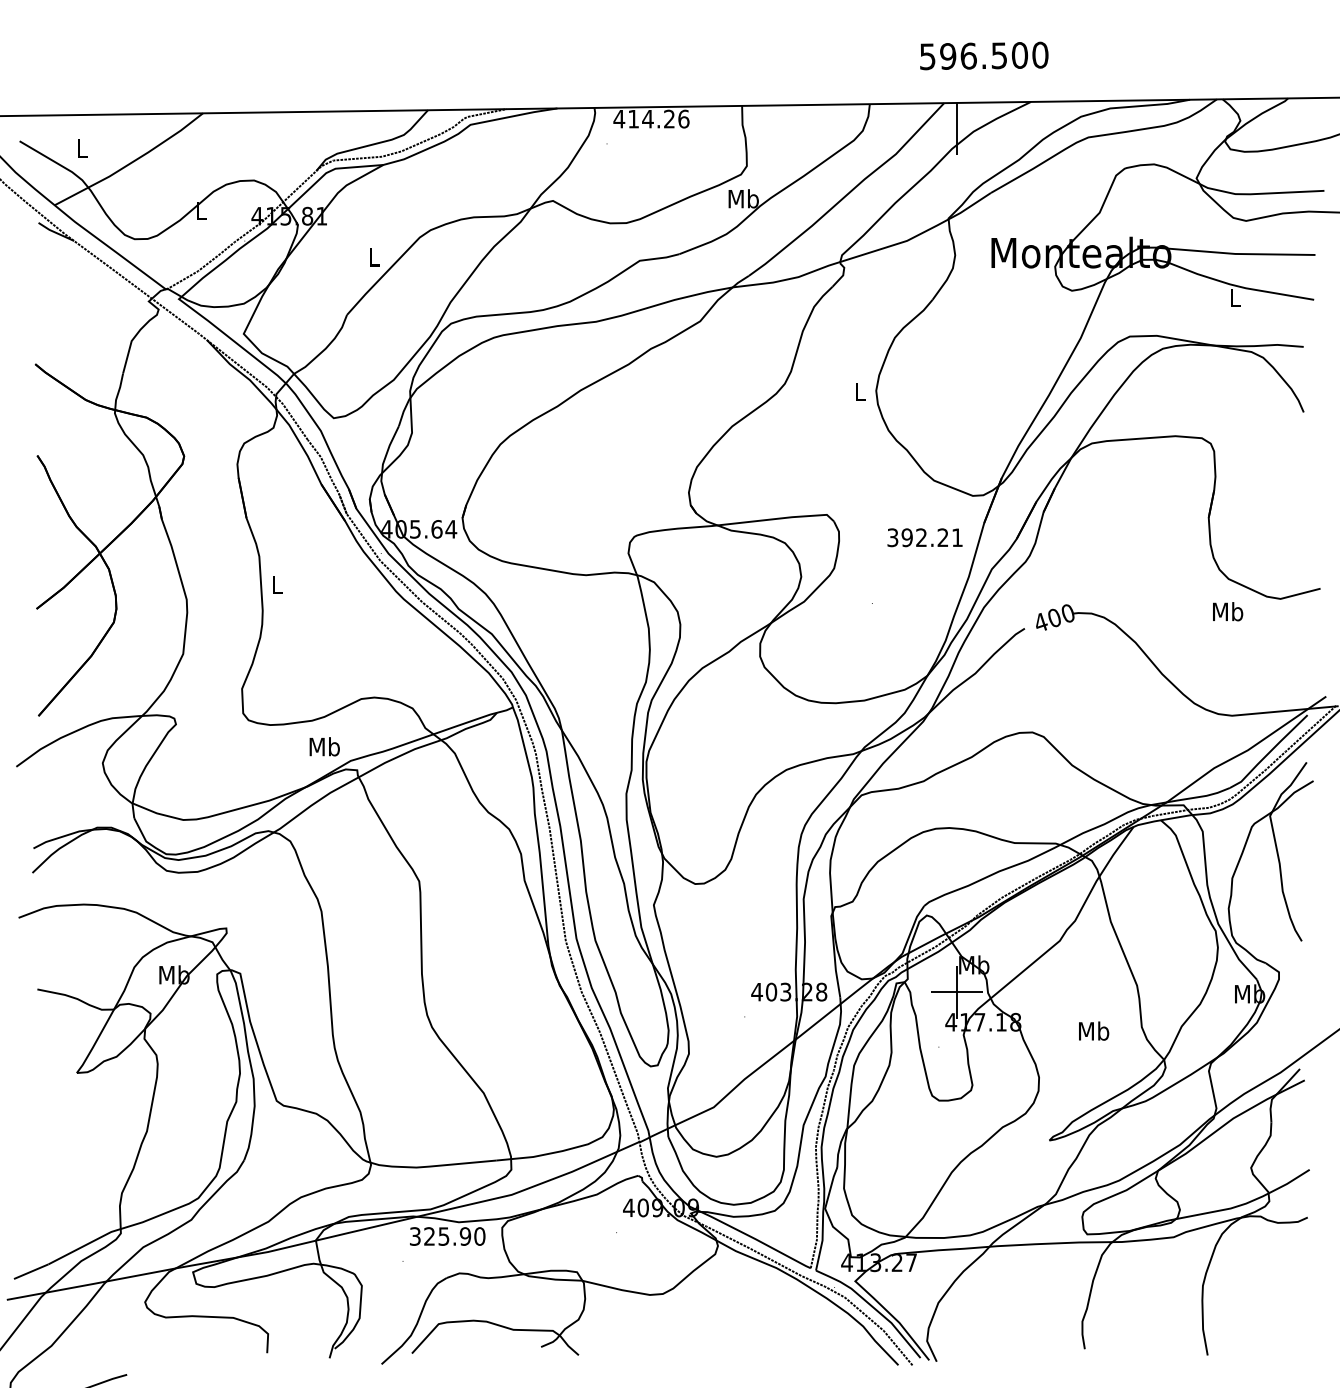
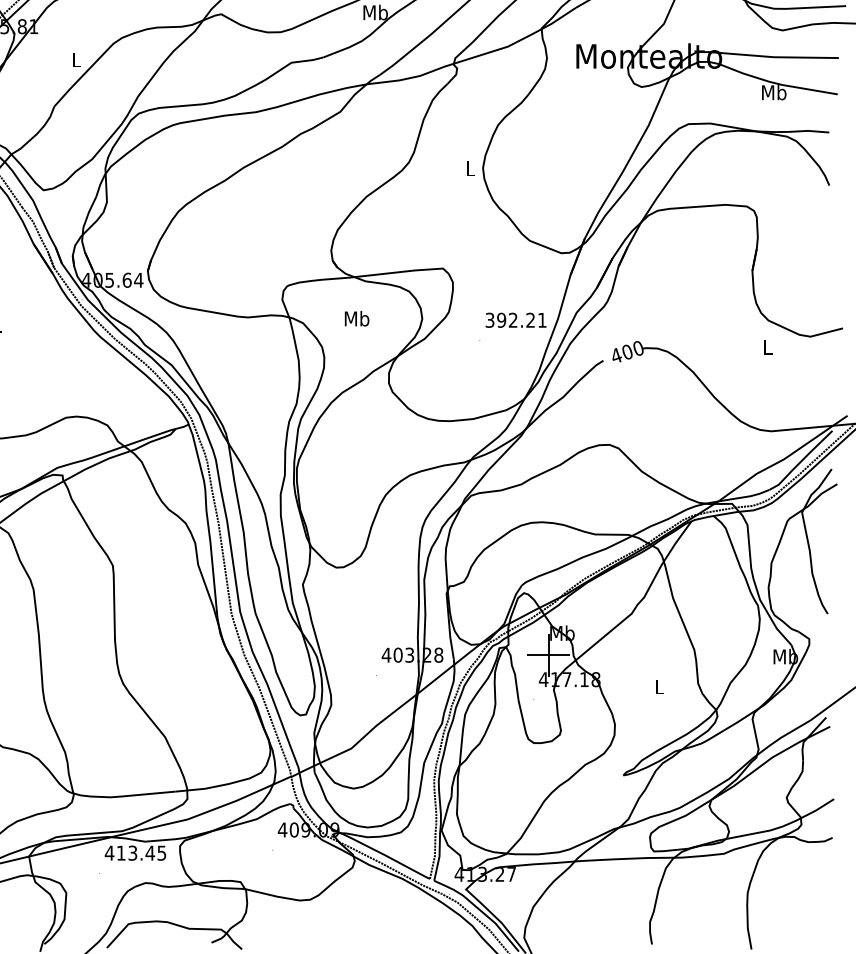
text: (1235, 297) -> (774, 92), L -> Mb
text: (924, 537) -> (515, 320), moved
text: (1228, 611) -> (768, 346), Mb -> L
text: (324, 746) -> (356, 318), moved
text: (1094, 1030) -> (659, 686), Mb -> L
text: (447, 1236) -> (135, 853), 325.90 -> 413.45

